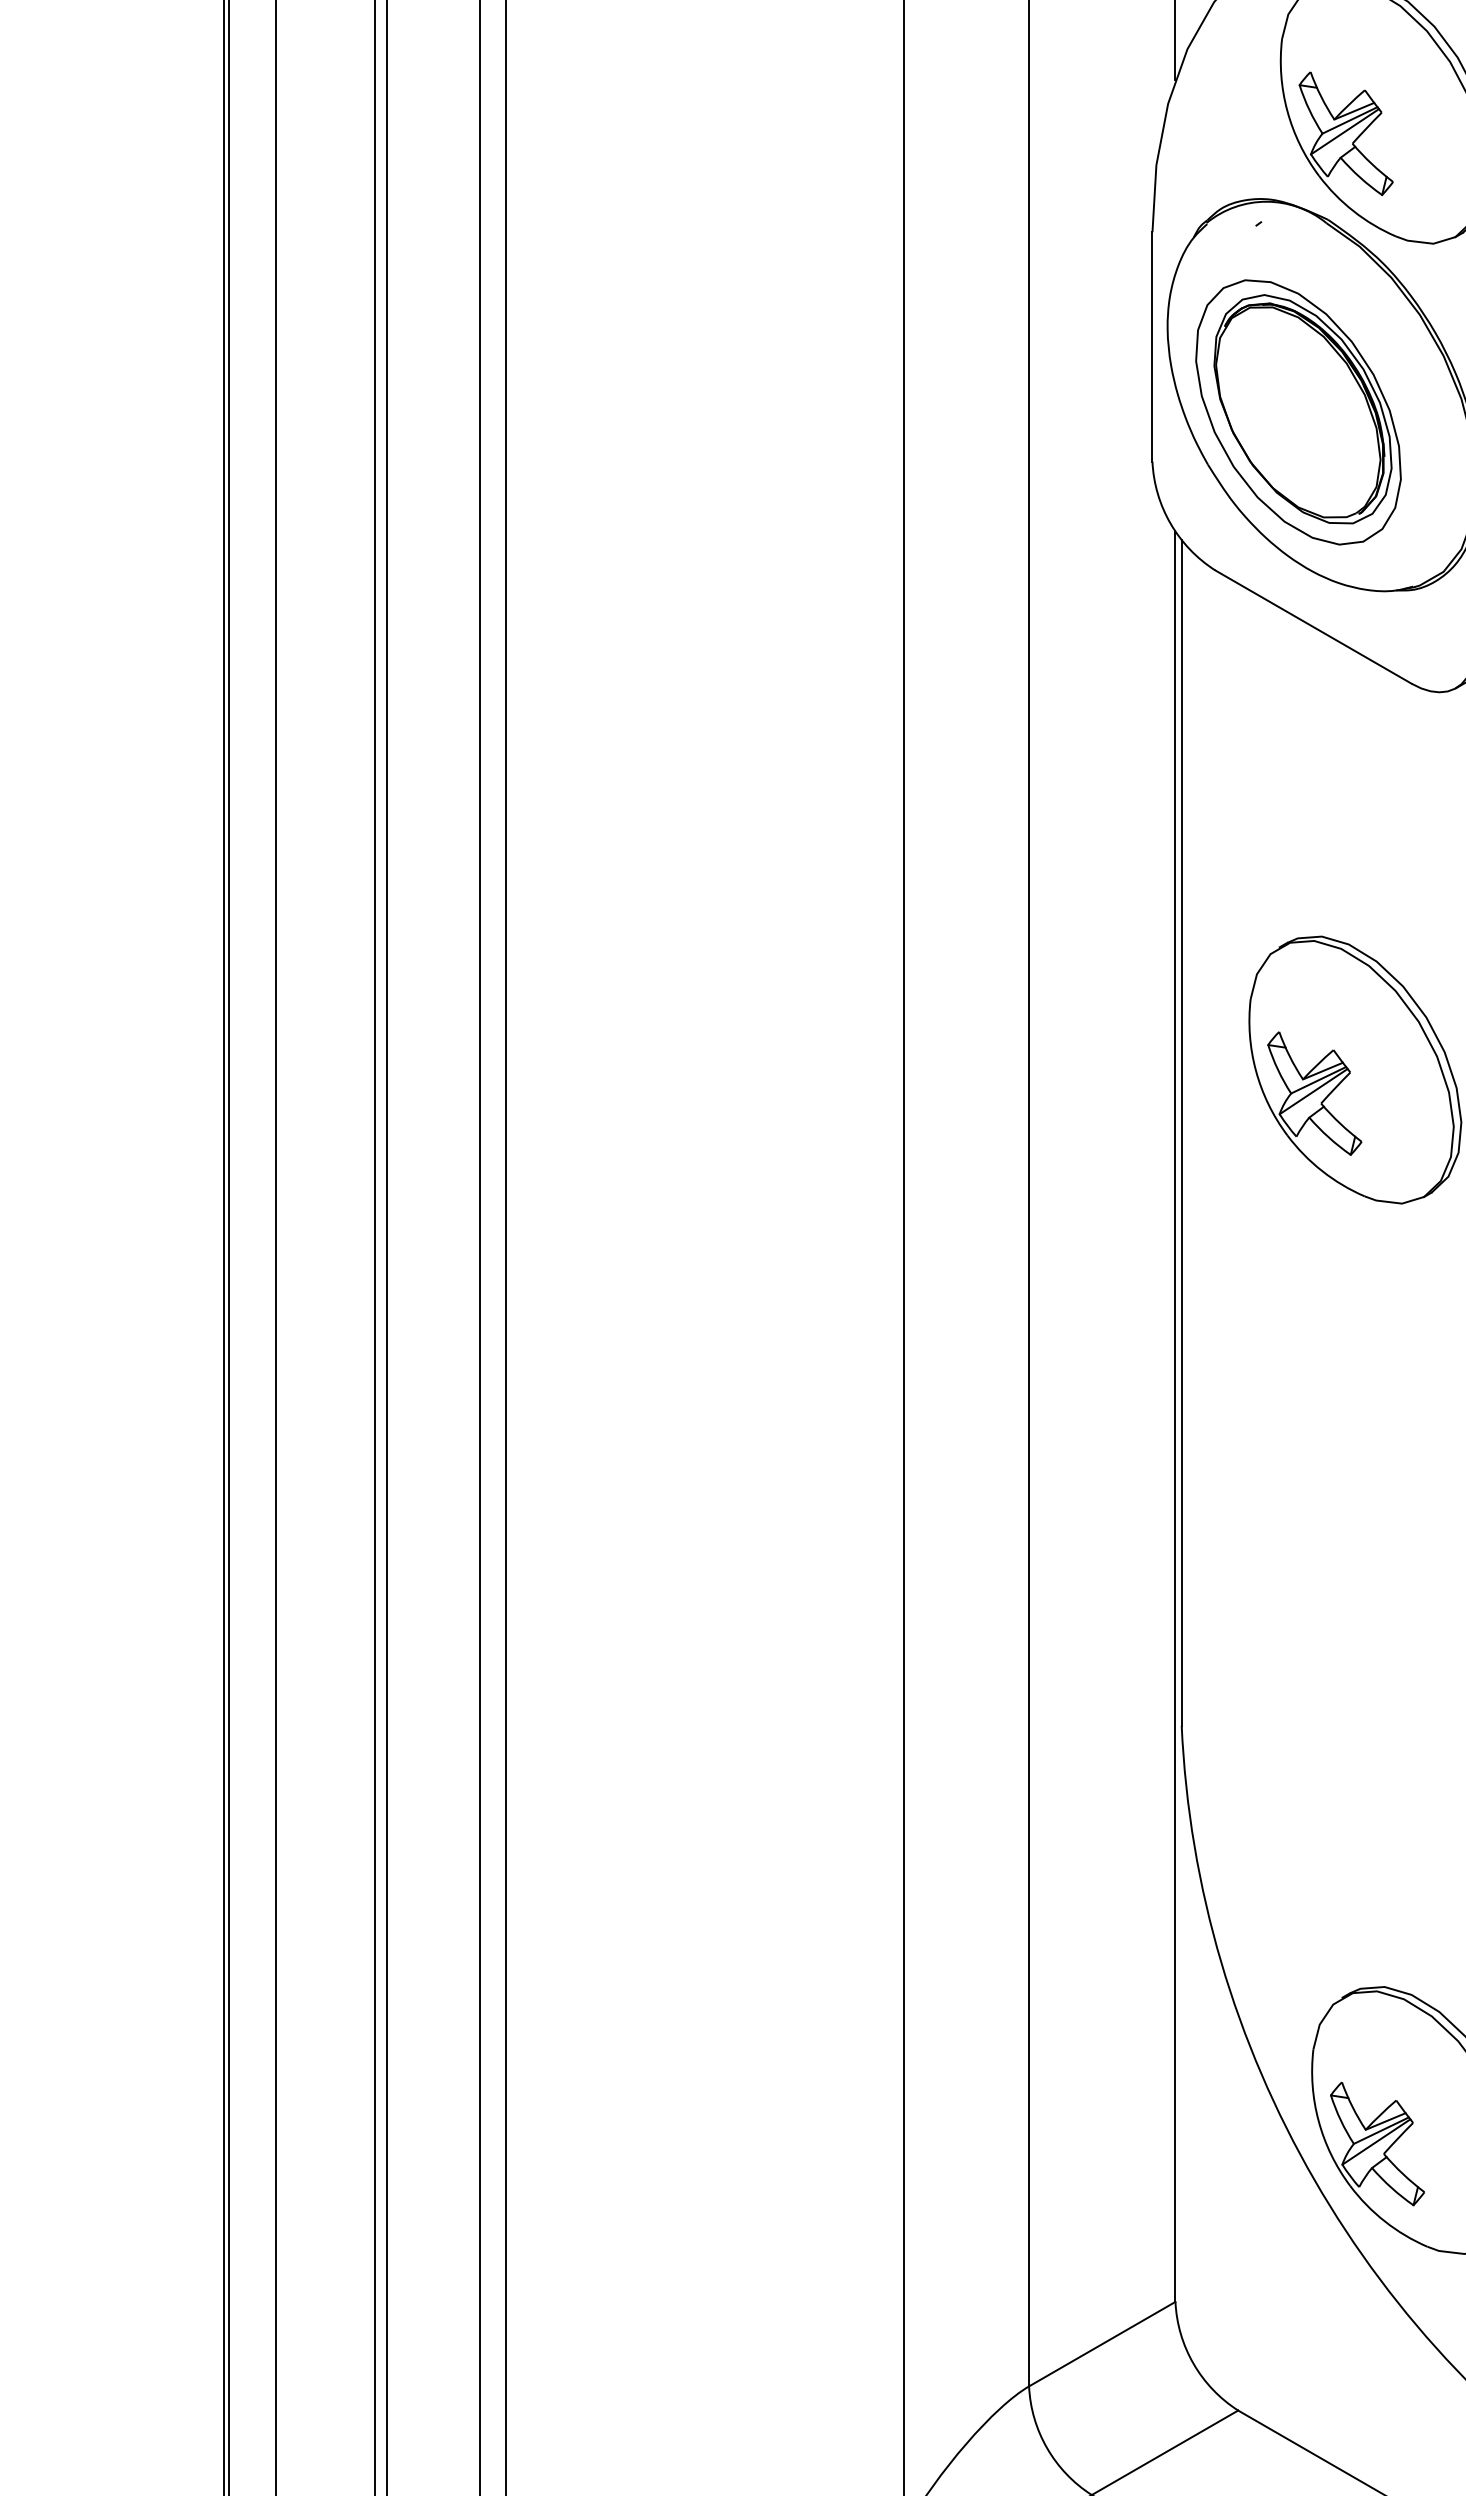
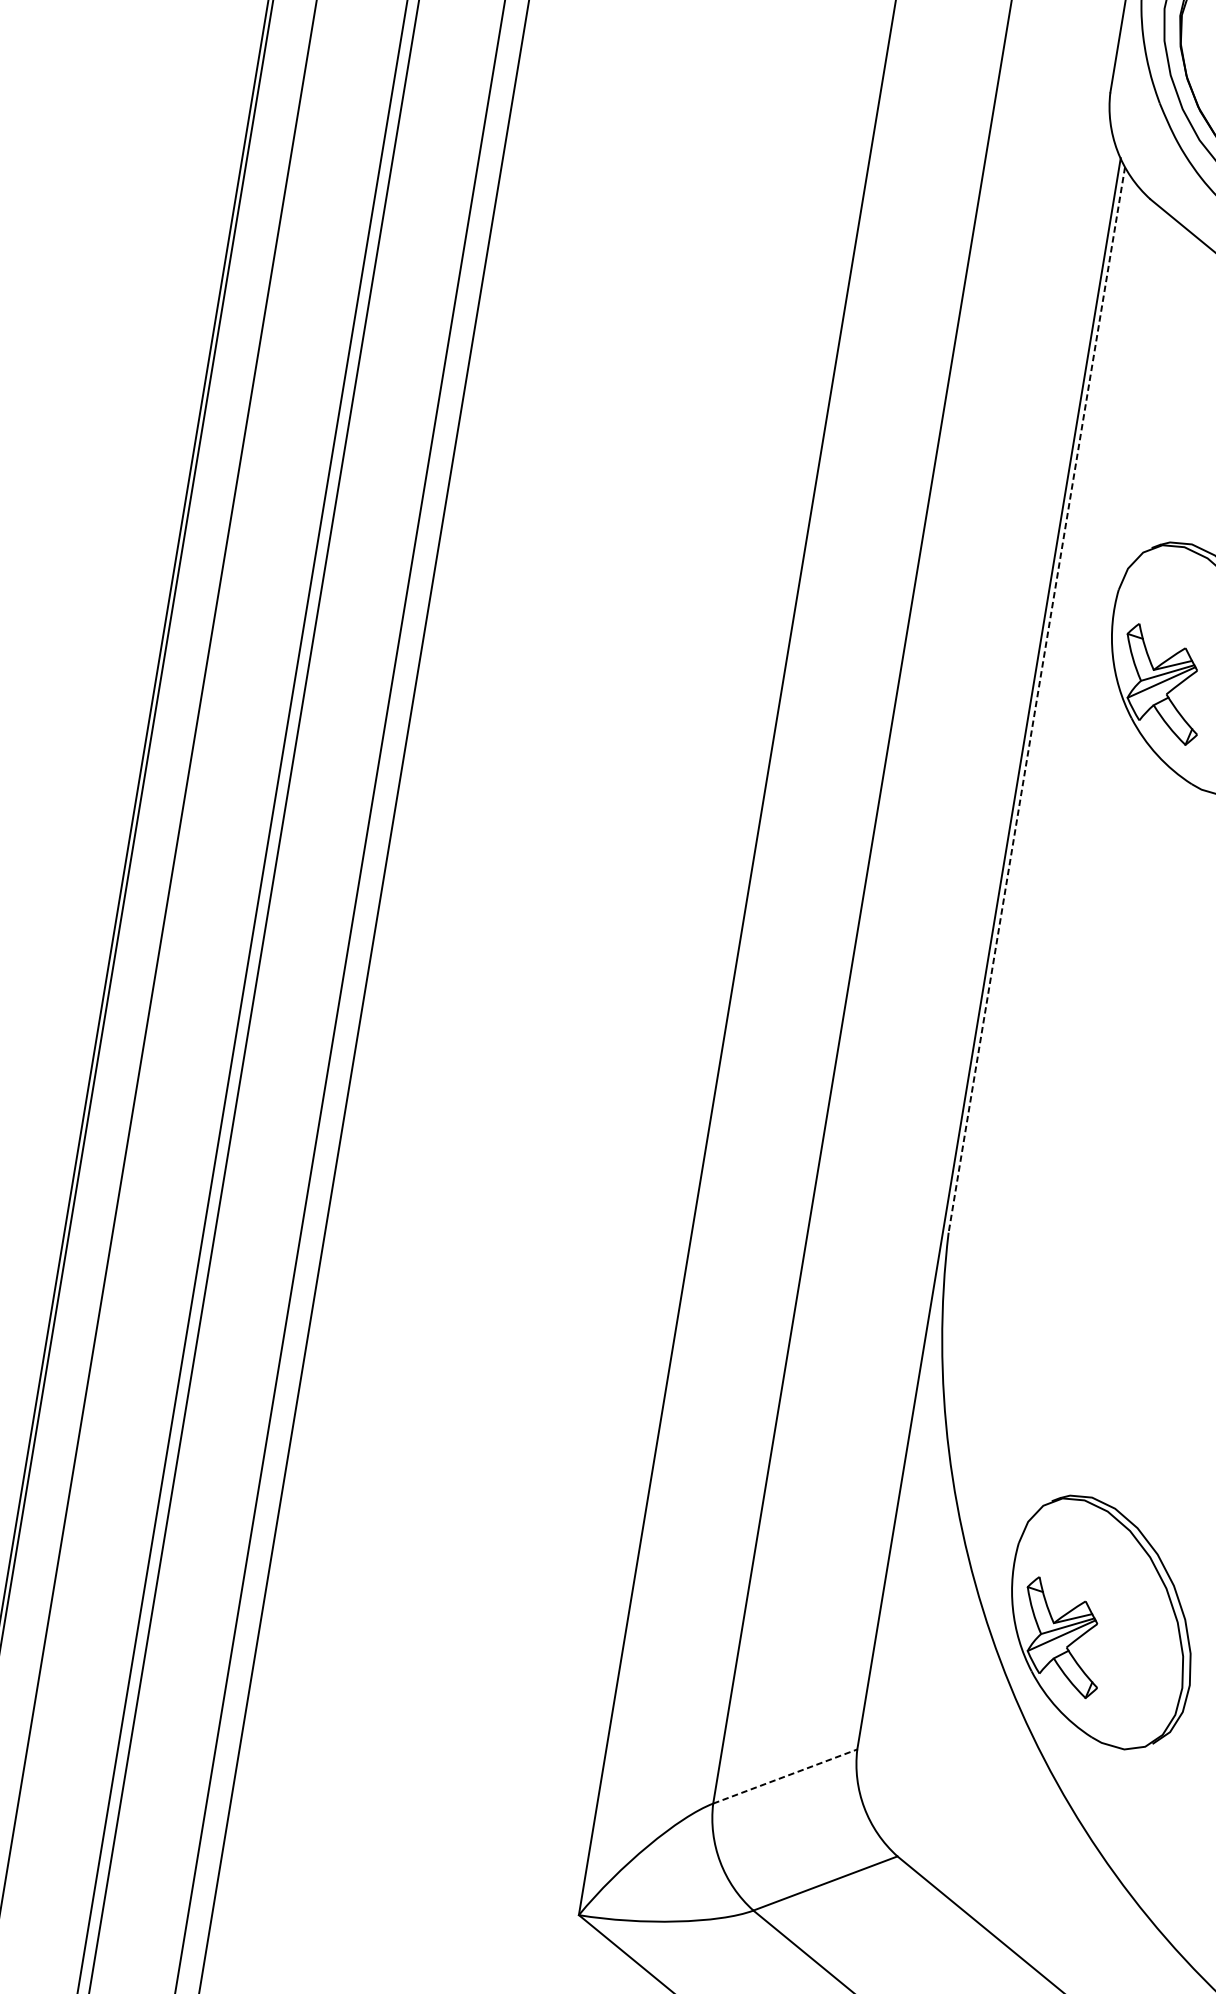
line: (1181, 1132) -> (1036, 699), solid -> dashed
line: (1102, 2344) -> (785, 1776), solid -> dashed

